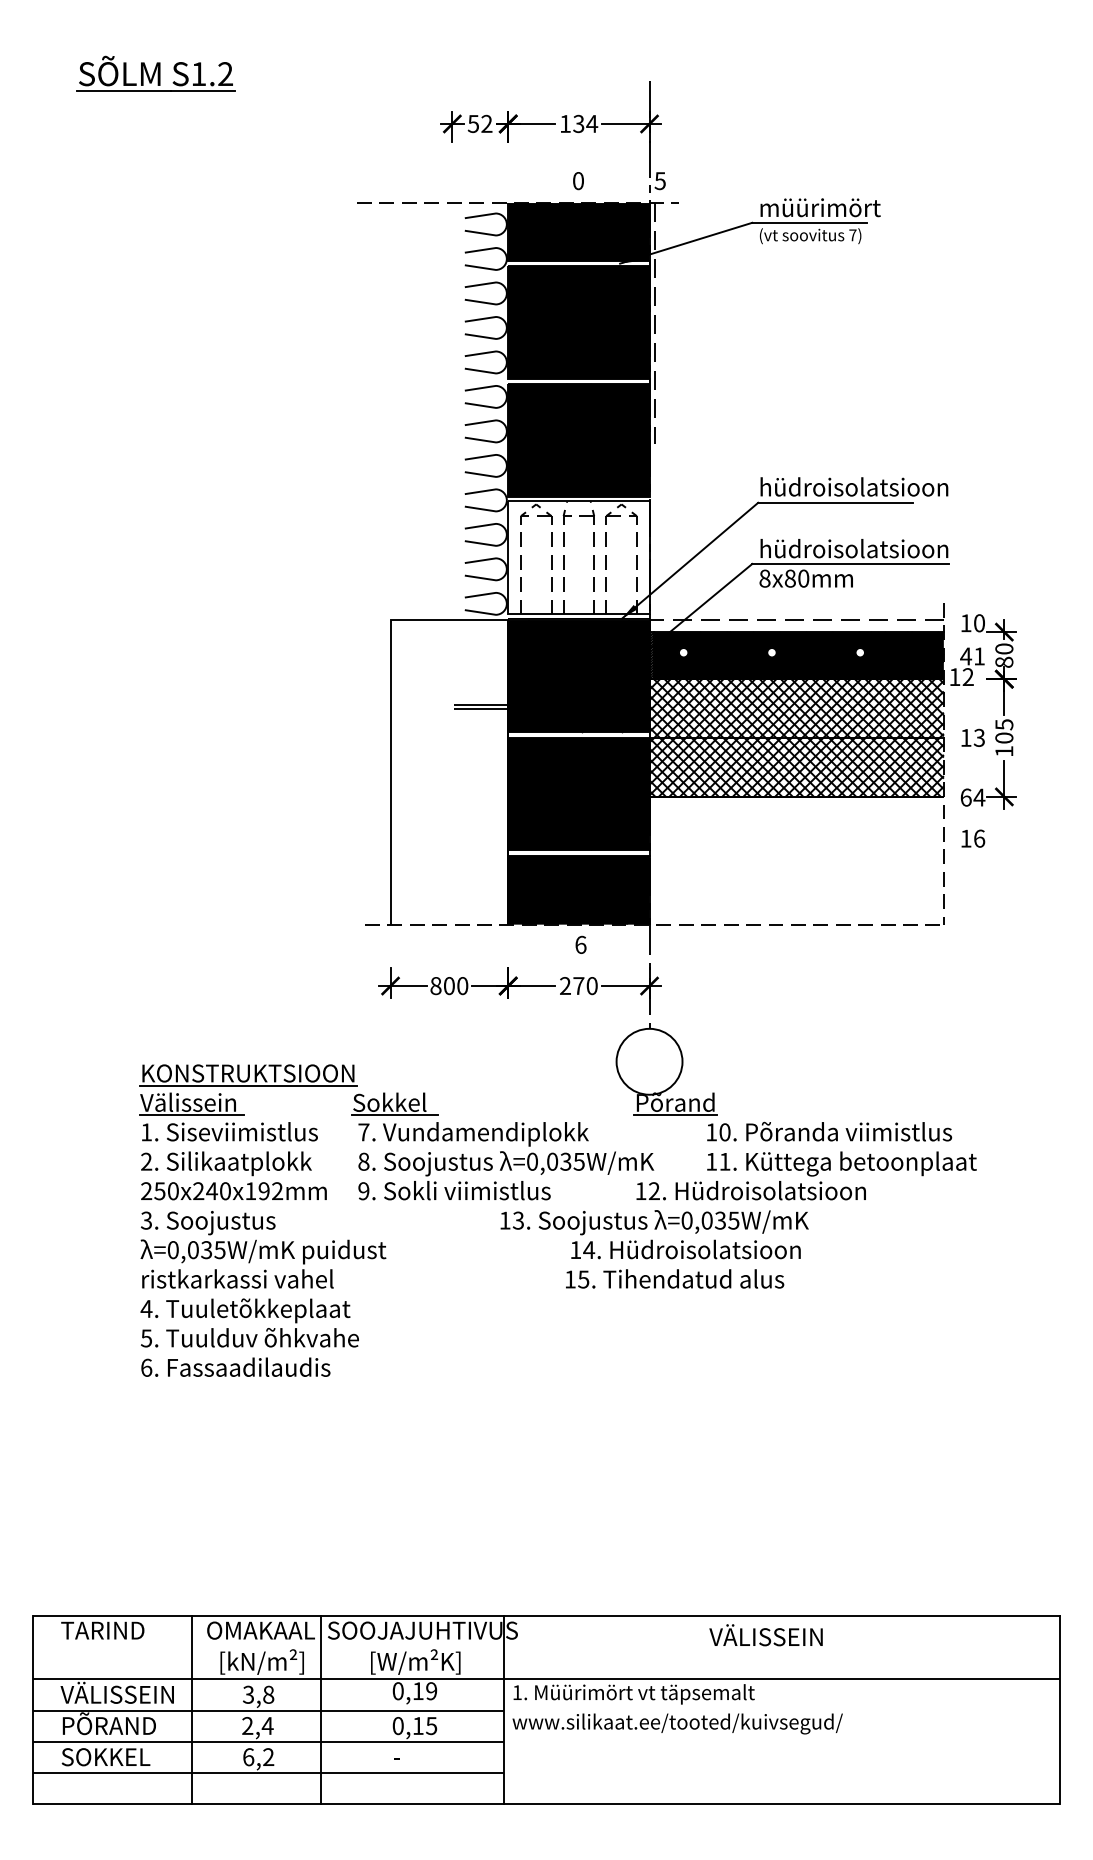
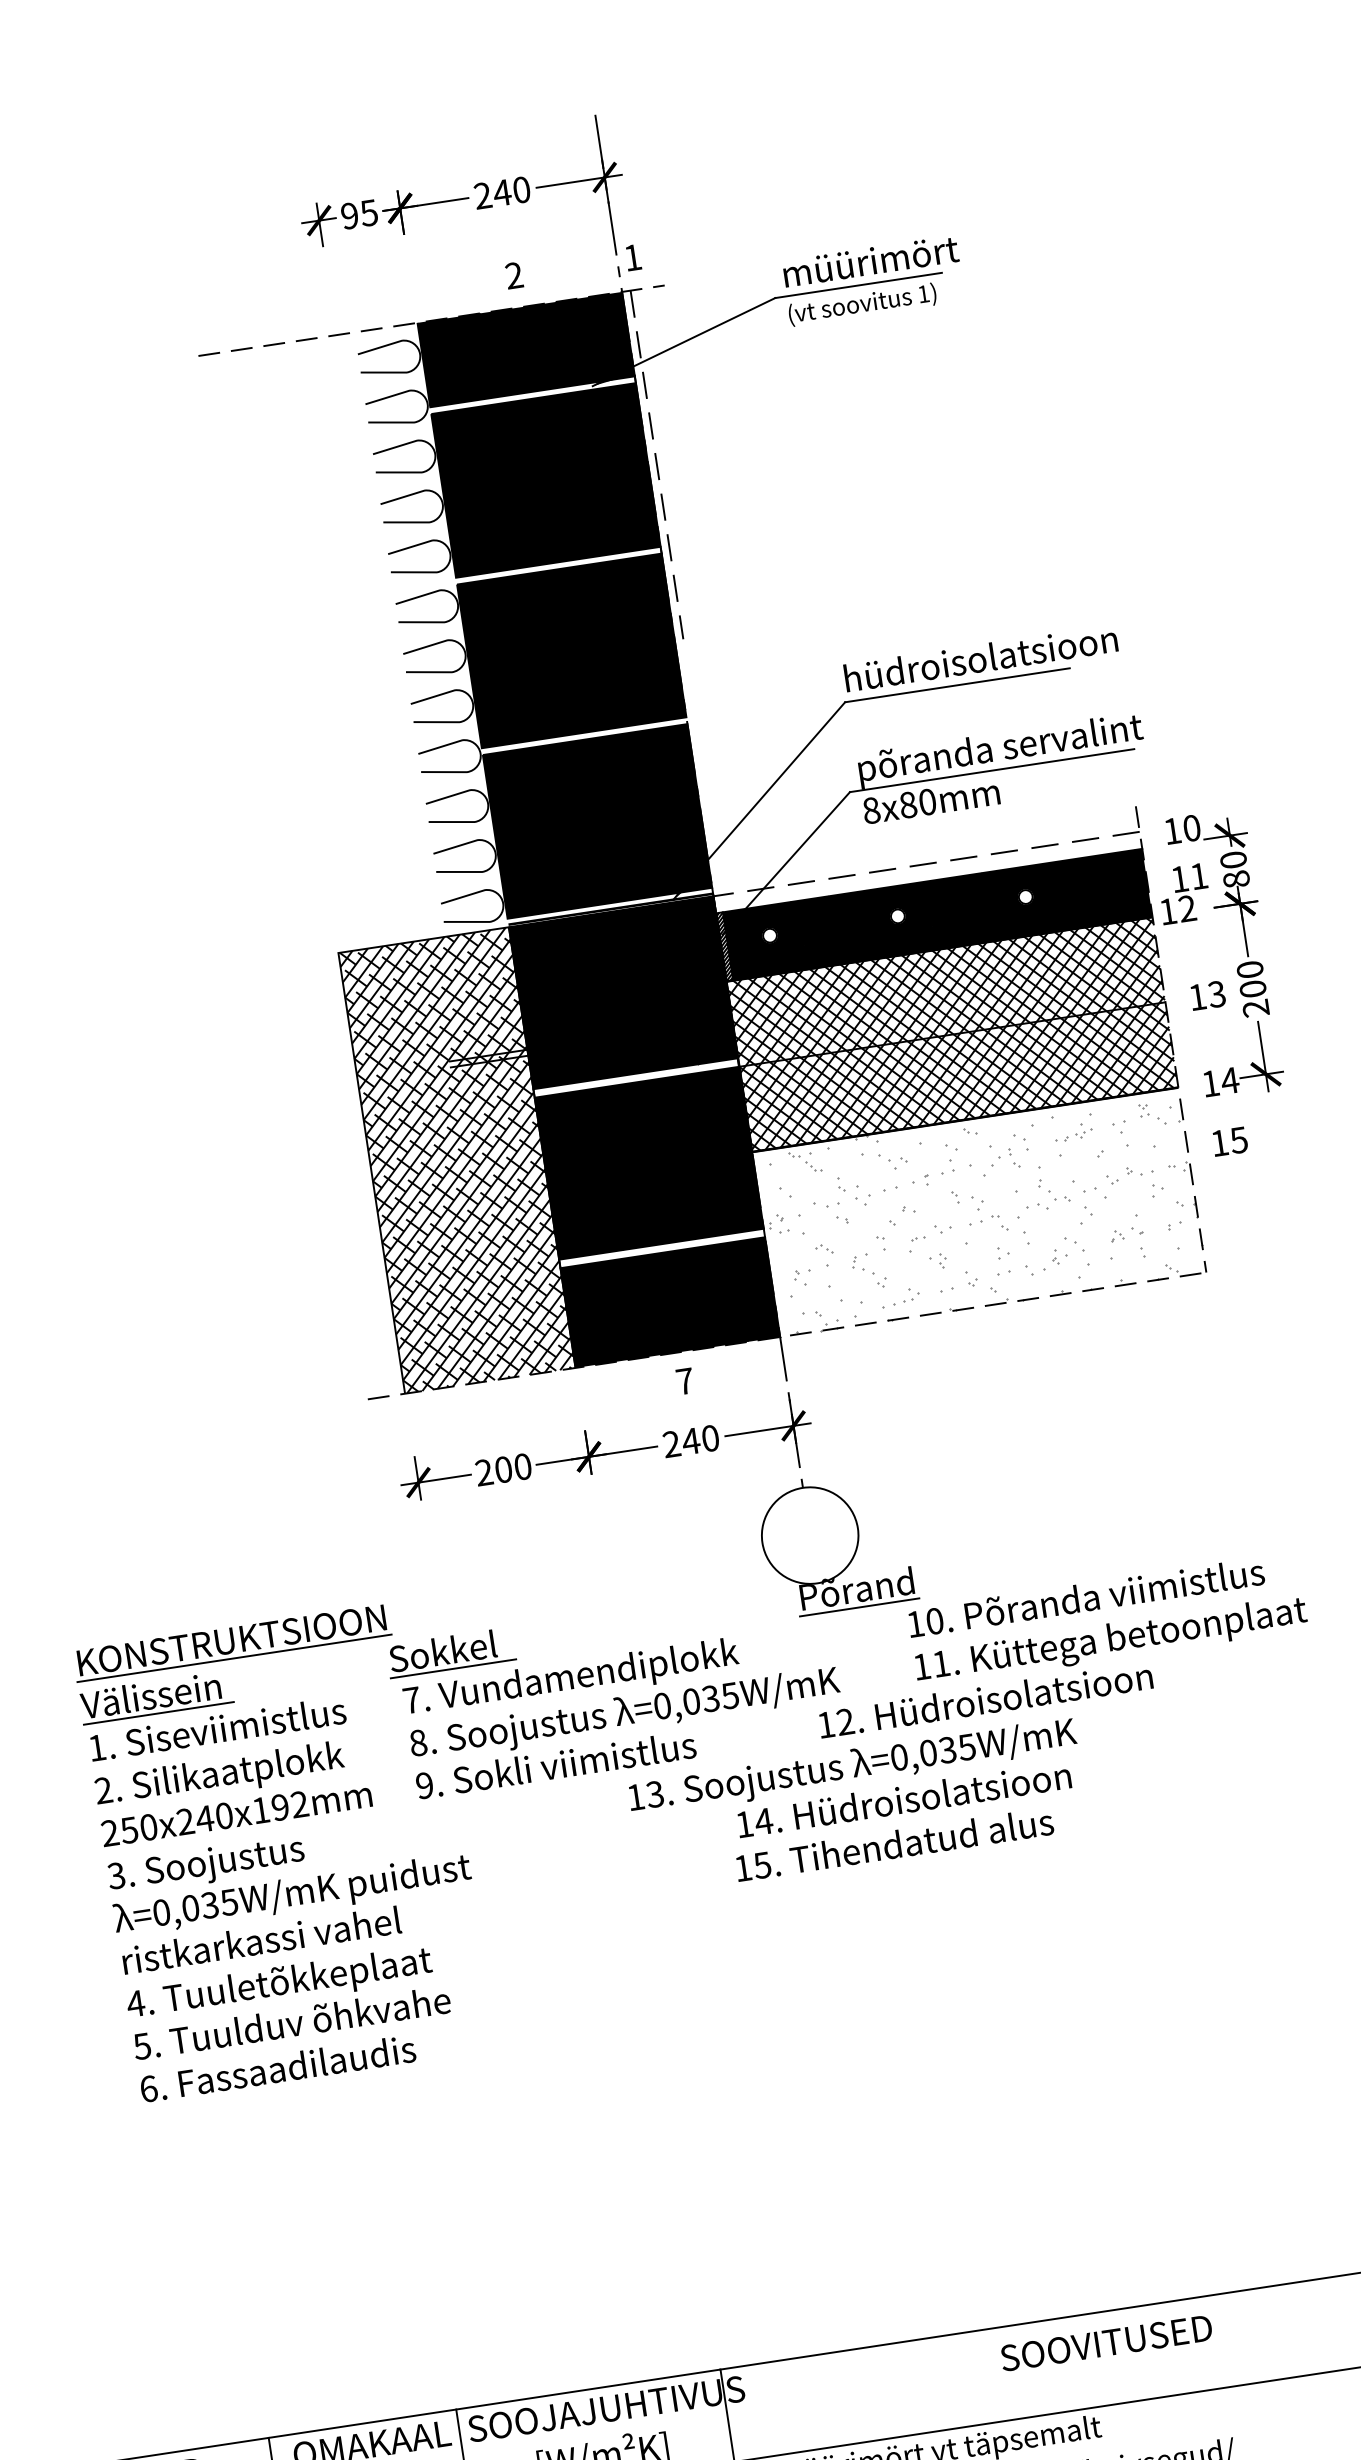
text: (479, 123) -> (358, 213), 52 -> 95
text: (579, 123) -> (503, 192), 134 -> 240
text: (578, 181) -> (514, 276), 0 -> 2
text: (659, 181) -> (631, 258), 5 -> 1
text: (852, 235) -> (923, 294), 7) -> 1)
text: (858, 550) -> (1000, 749), hüdroisolatsioon -> põranda servalint
fill: (578, 557) -> (596, 820), added
text: (966, 656) -> (1180, 879), 41 -> 11
text: (1004, 737) -> (1253, 988), 105 -> 200
hatch: (449, 772) -> (457, 1160), added
text: (965, 797) -> (1209, 1083), 64 -> 14
text: (979, 838) -> (1239, 1139), 16 -> 15
hatch: (796, 861) -> (979, 1213), added
text: (580, 944) -> (684, 1380), 6 -> 7
text: (578, 985) -> (690, 1440), 270 -> 240
text: (435, 986) -> (483, 1473), 800 -> 200
text: (766, 1635) -> (1105, 2340), VÄLISSEIN -> SOOVITUSED

